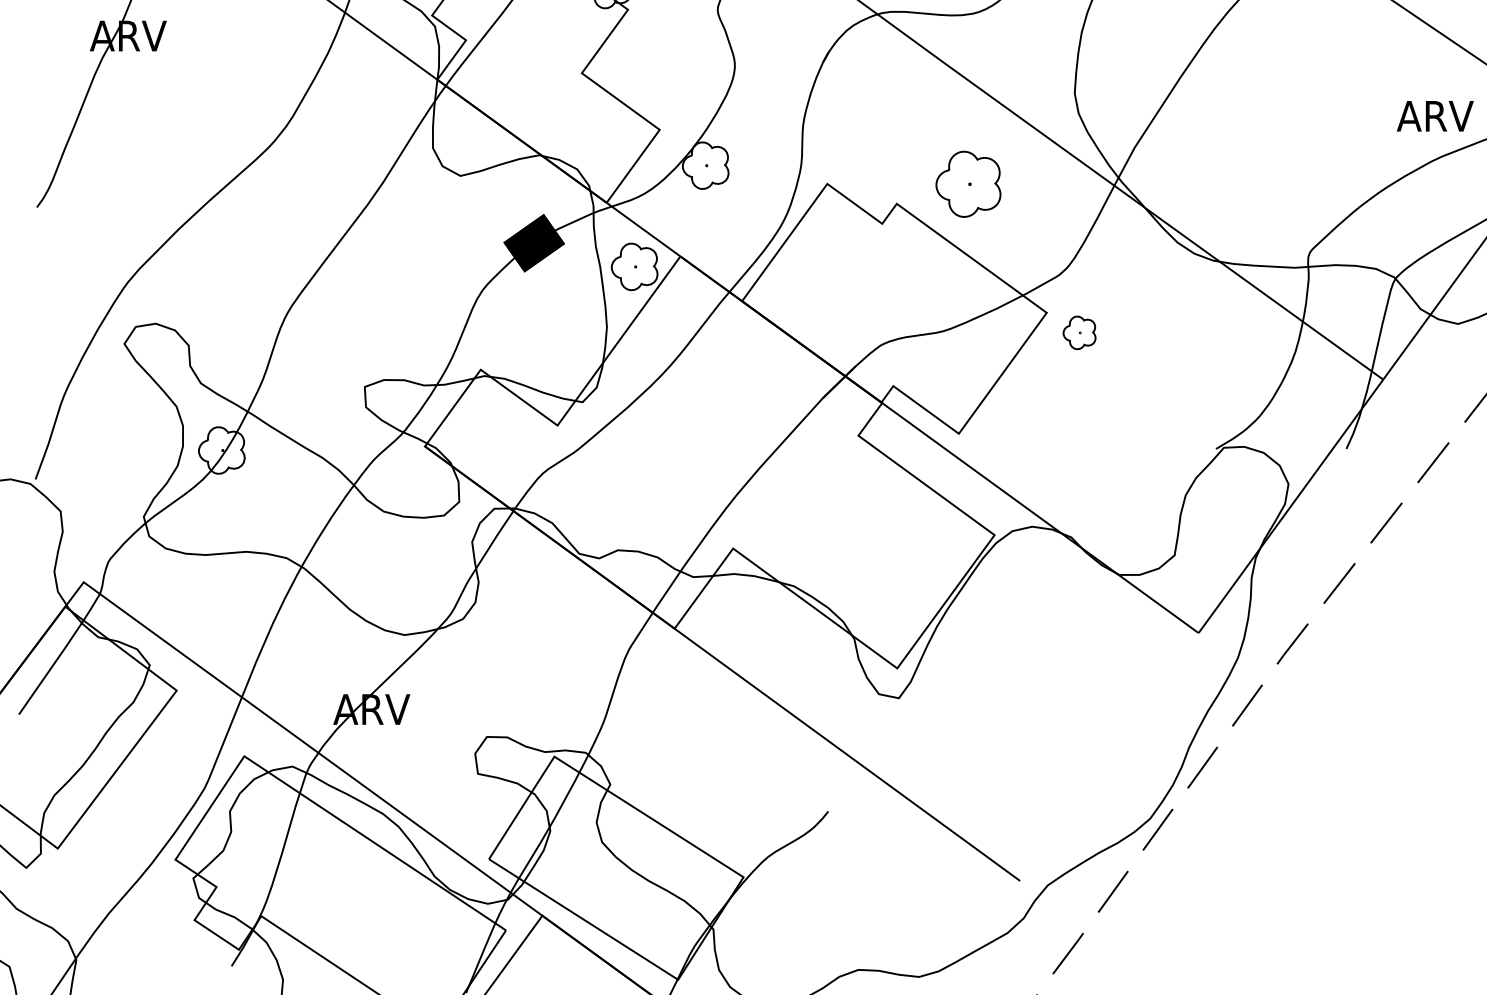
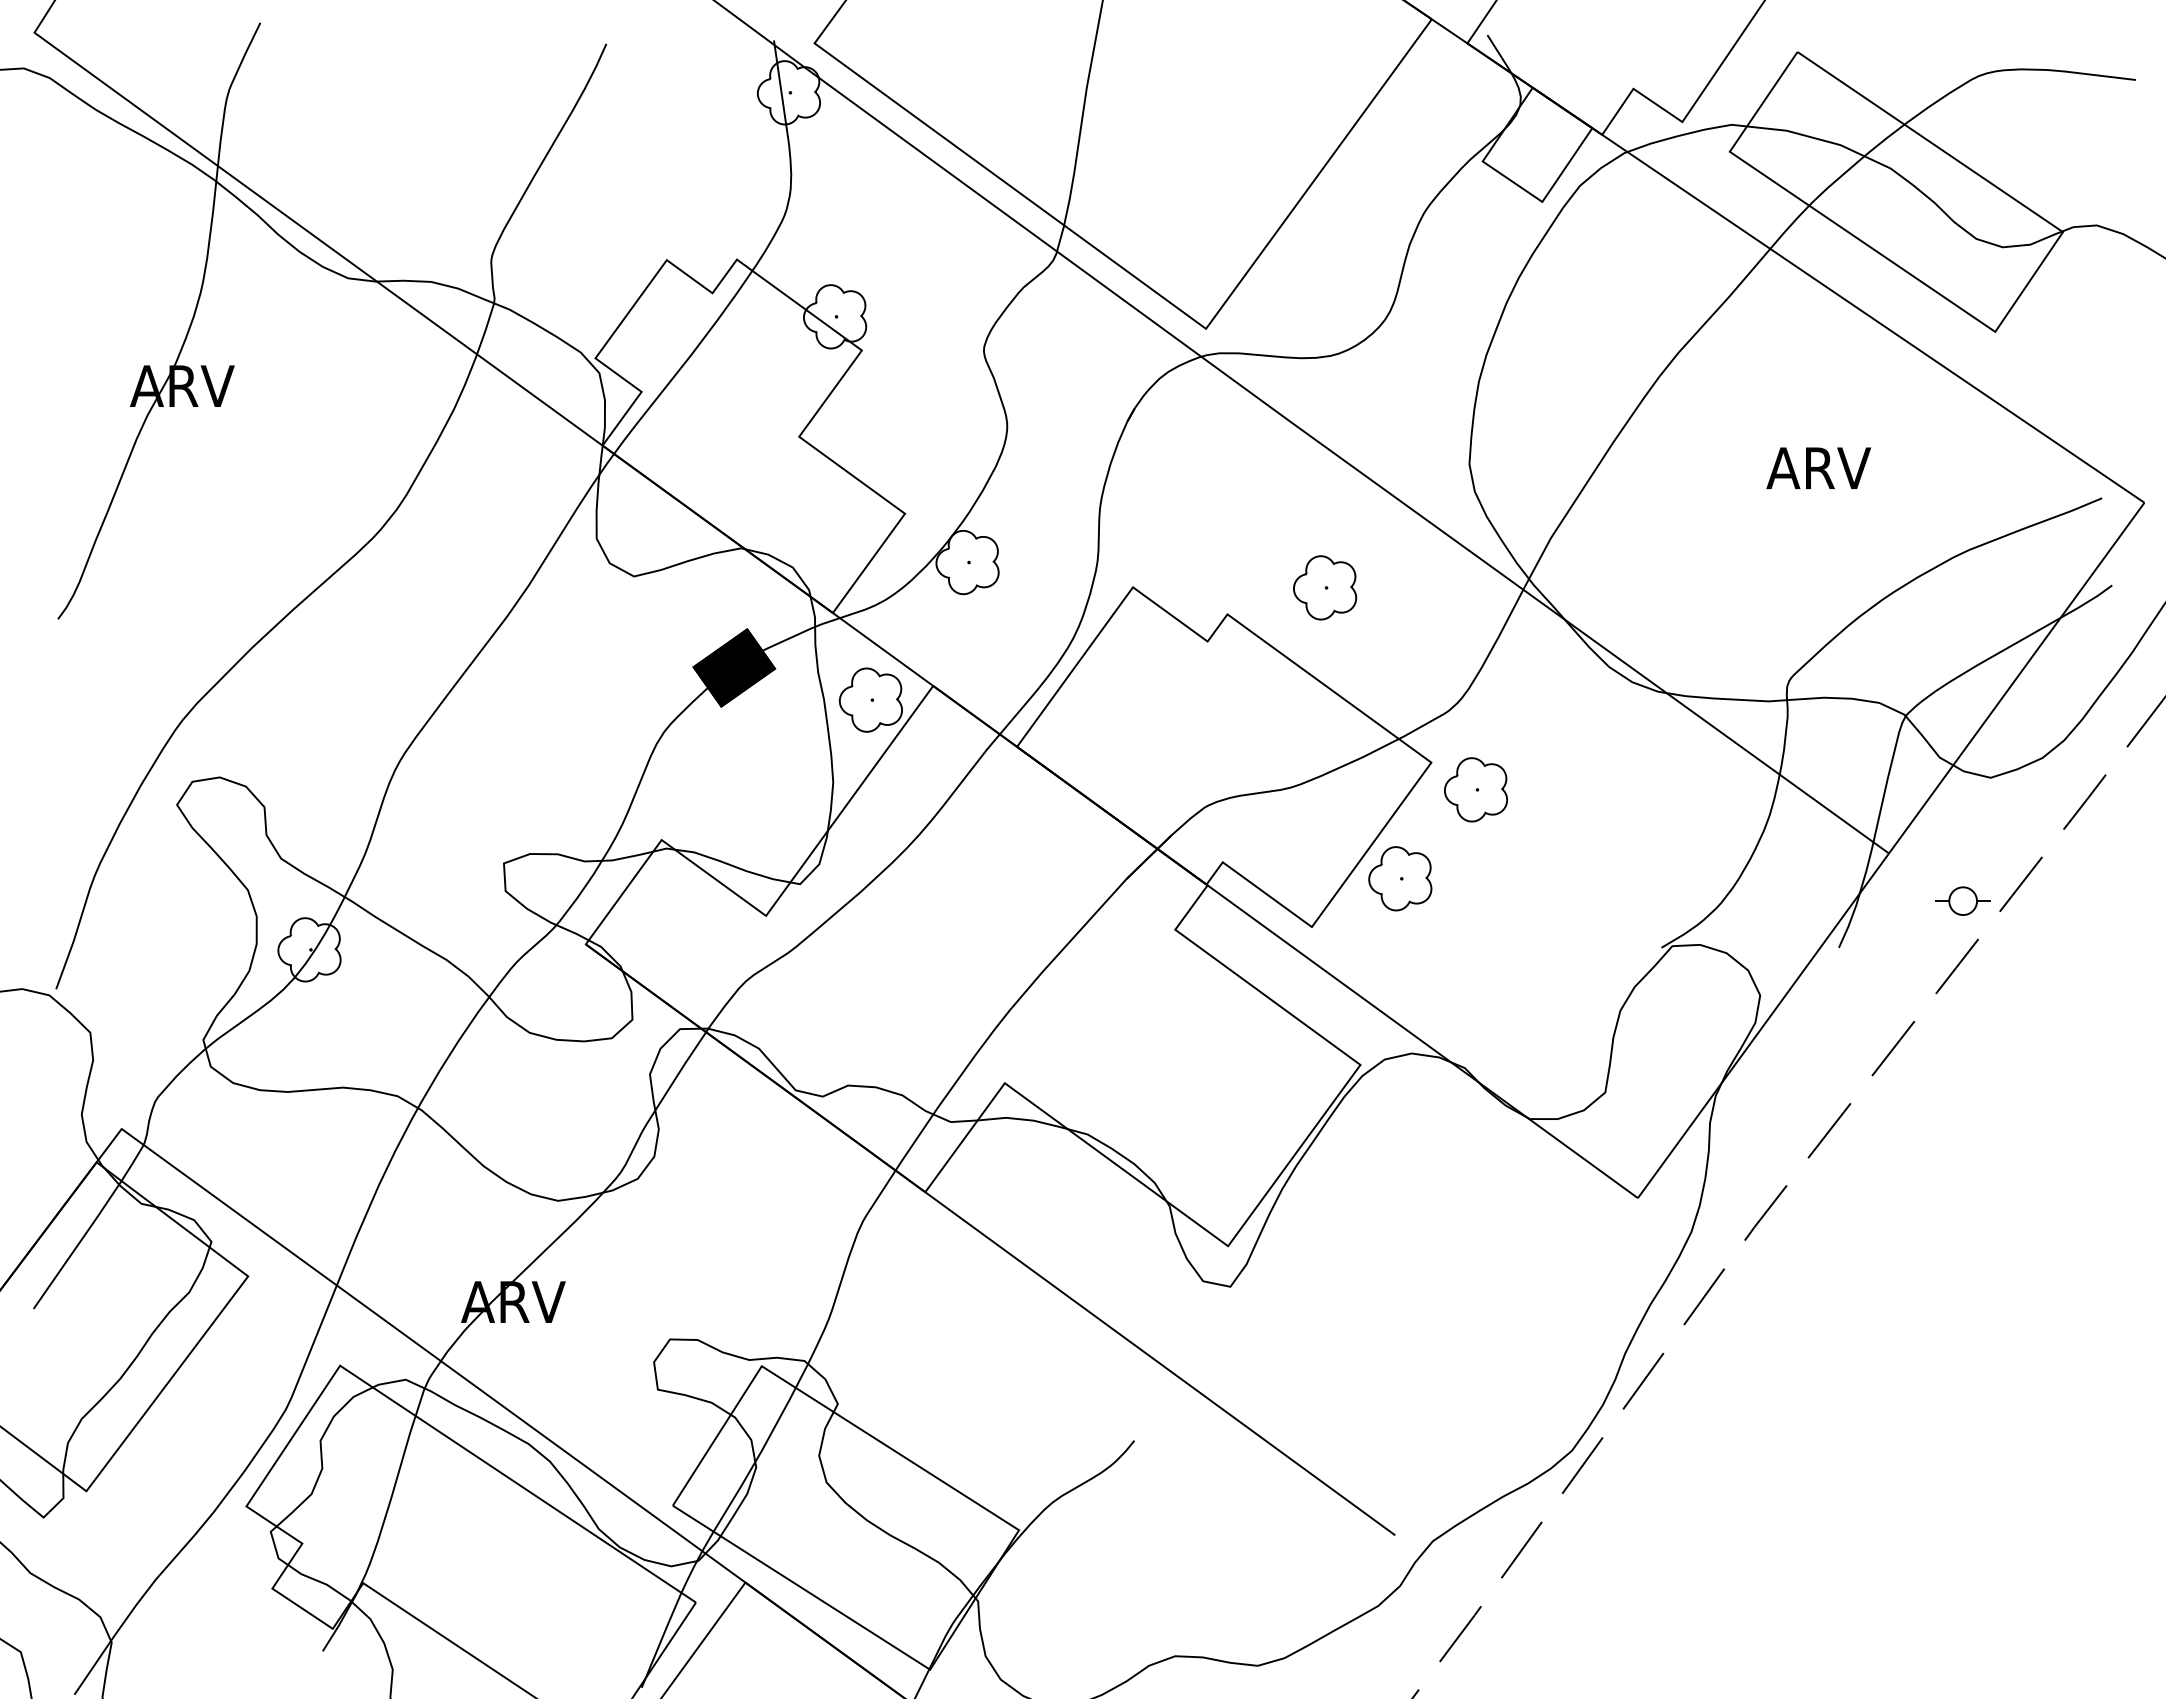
text: (1435, 116) -> (1818, 468), moved
part: (968, 184) -> (1325, 587), size x0.71
part: (1079, 332) -> (1475, 789), size x1.43
part: (1024, 398) -> (1400, 878), added
part: (1437, 414) -> (1962, 900), added

